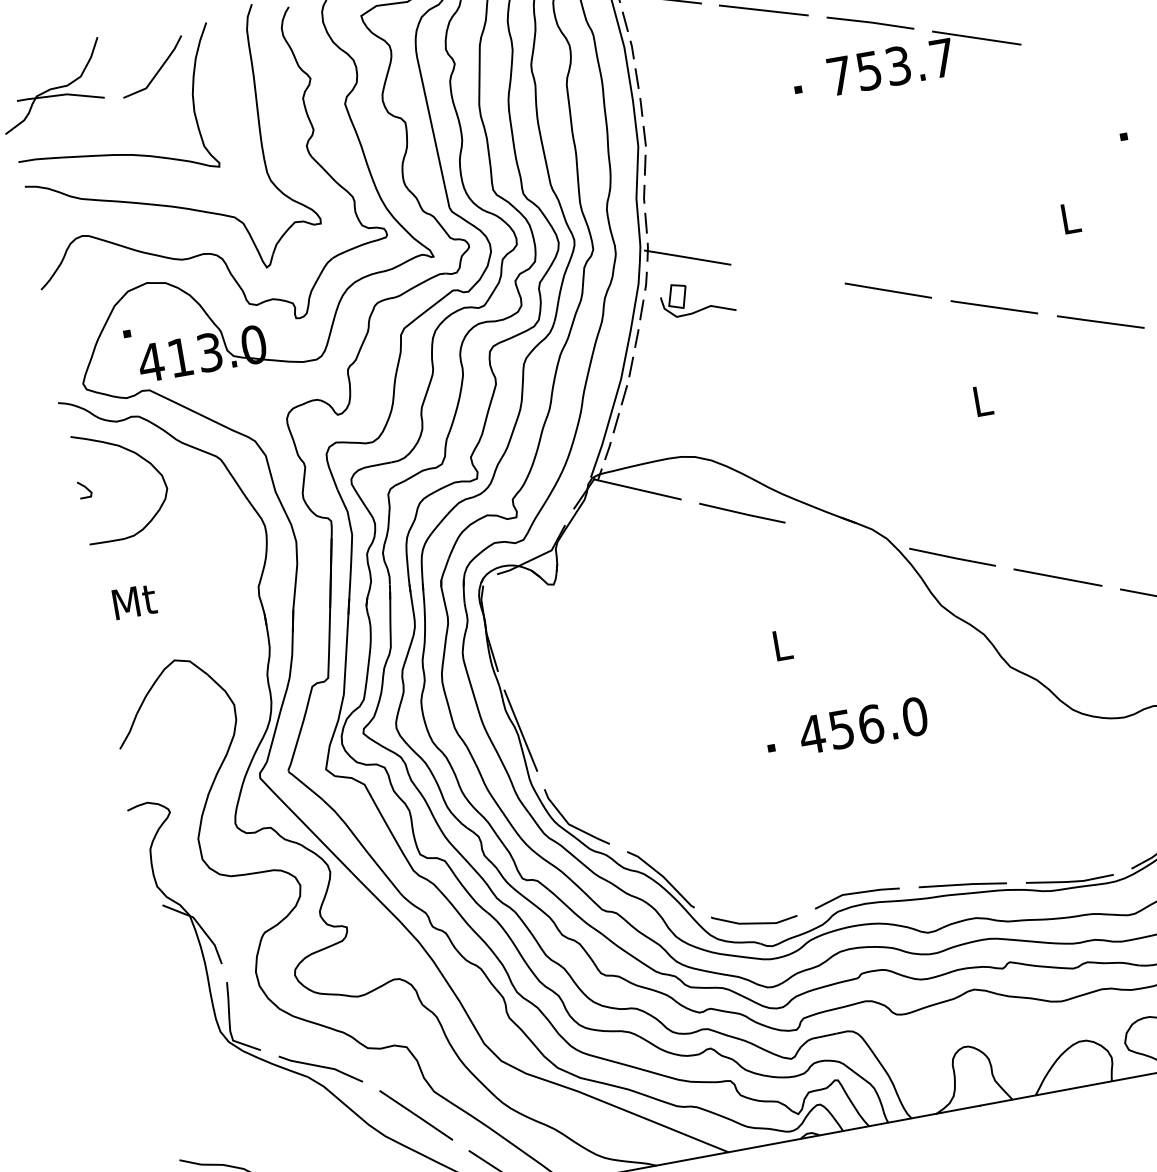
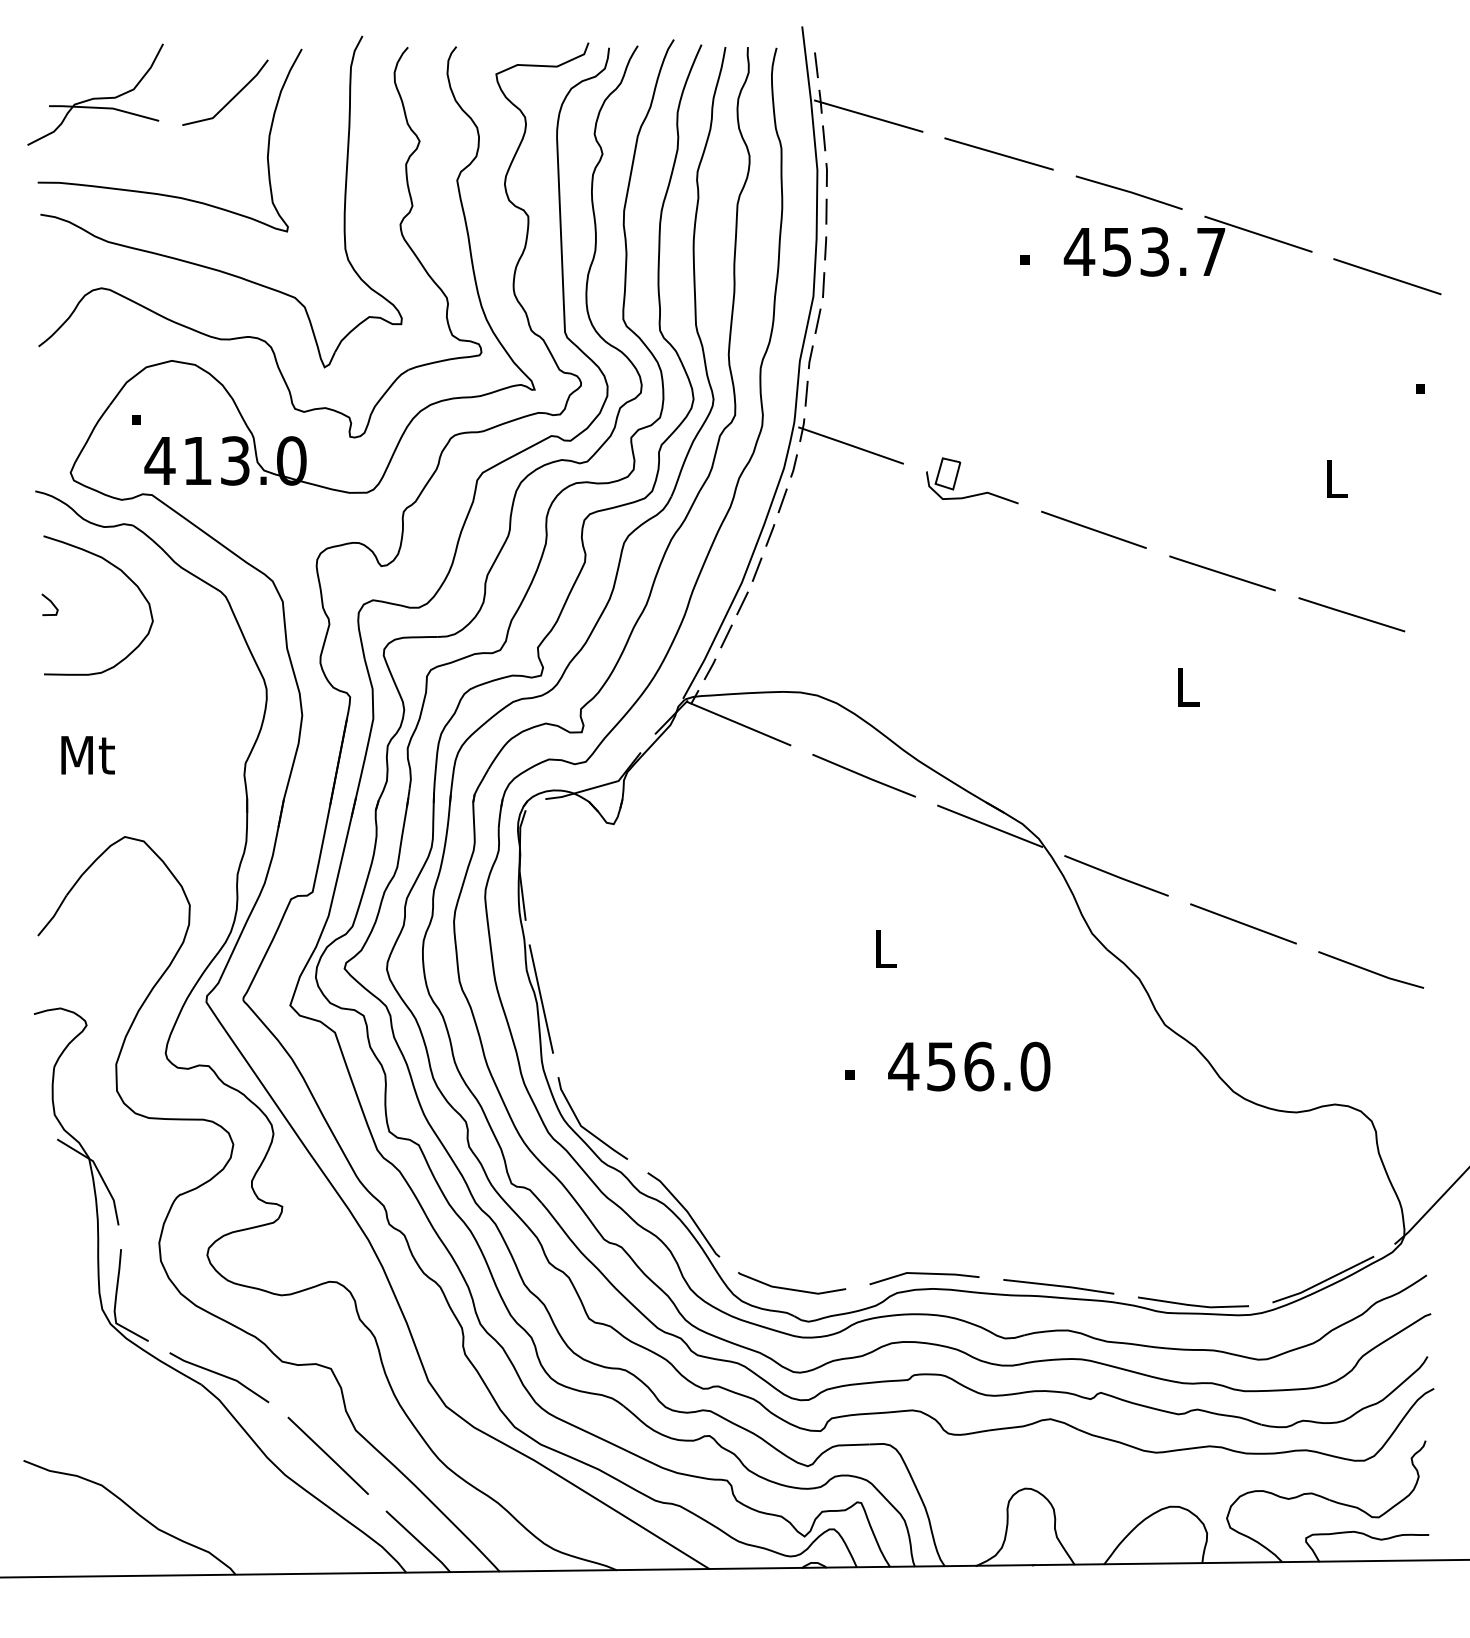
line: (1083, 53) -> (1387, 276), added
text: (839, 75) -> (1079, 251), 753.7 -> 453.7
part: (700, 309) -> (973, 494), moved
line: (847, 534) -> (990, 825), added

